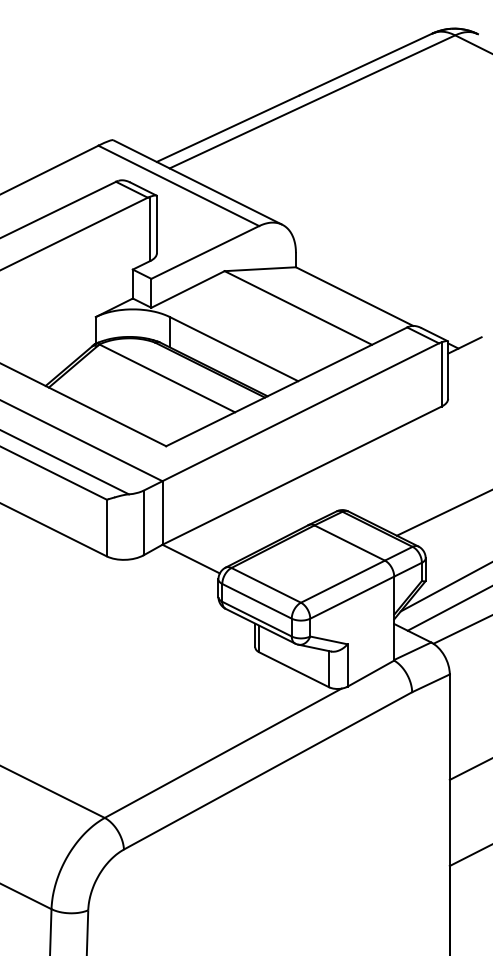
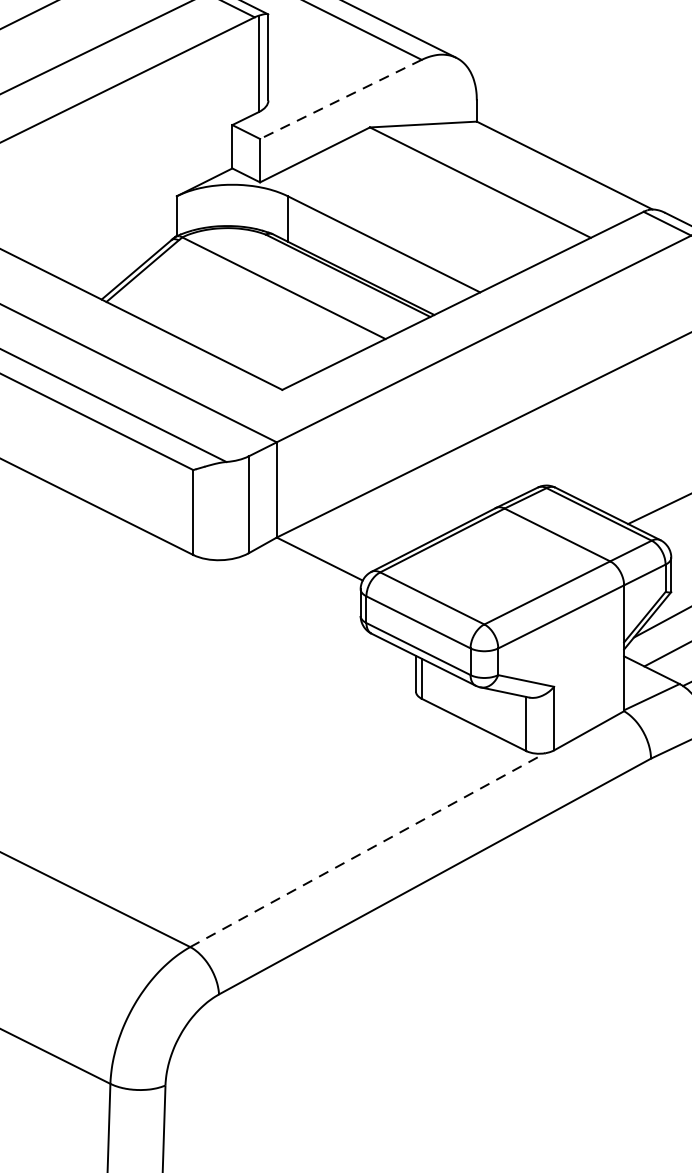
line: (204, 252) -> (339, 99), solid -> dashed
line: (223, 753) -> (368, 850), solid -> dashed

